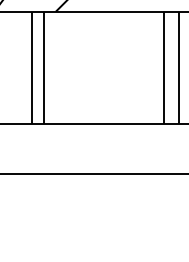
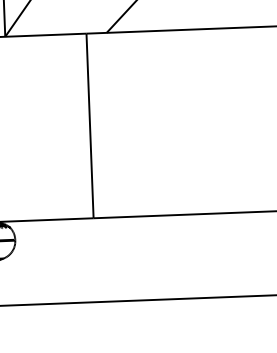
line: (32, 67) -> (71, 126), removed

